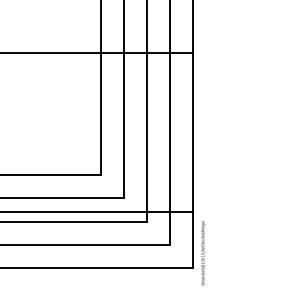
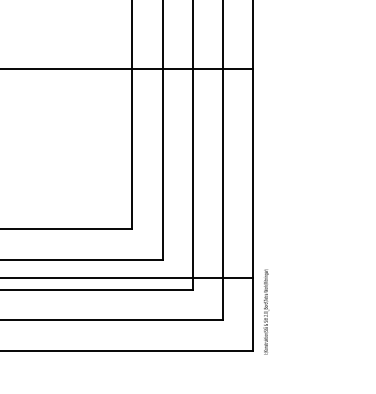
text: (203, 253) -> (266, 311), moved

